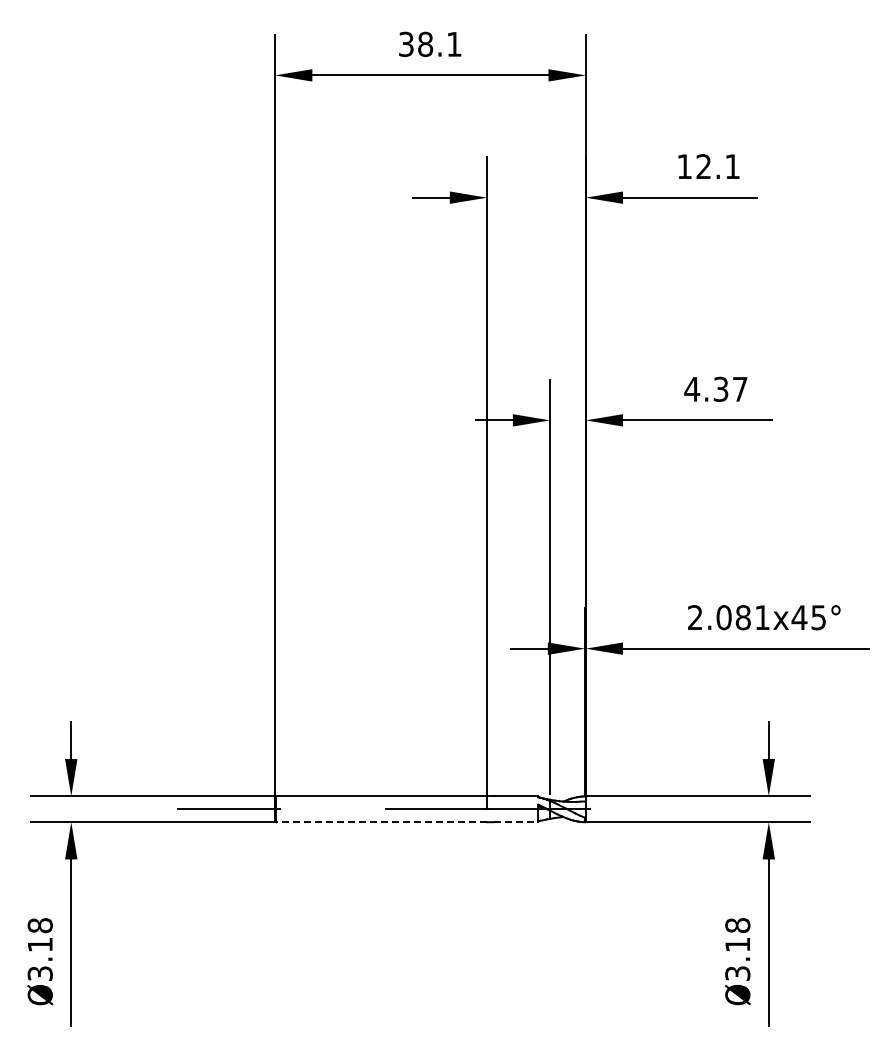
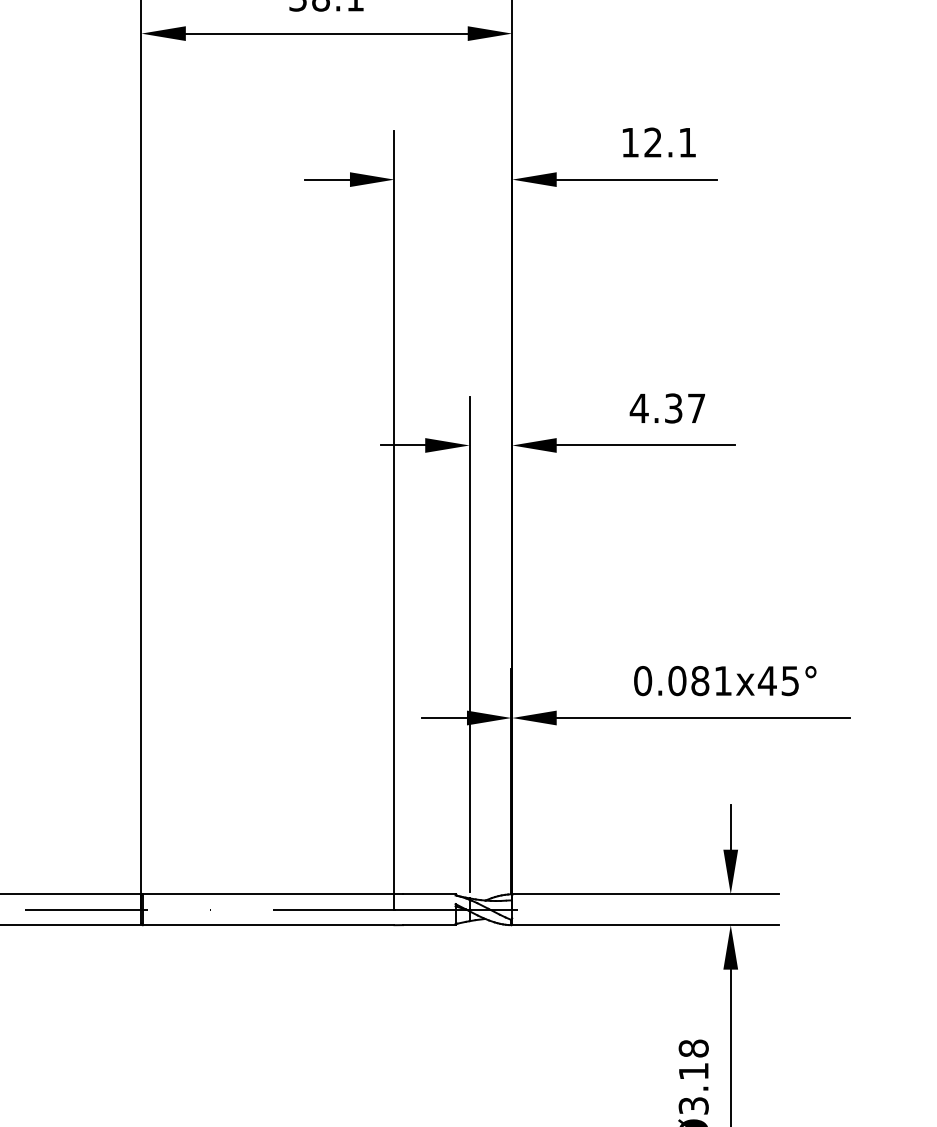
text: (694, 617) -> (642, 680), 2.081x45° -> 0.081x45°
line: (381, 822) -> (268, 925), dashed -> solid
line: (516, 822) -> (429, 925), dashed -> solid

